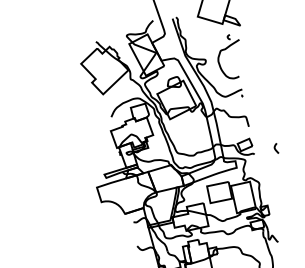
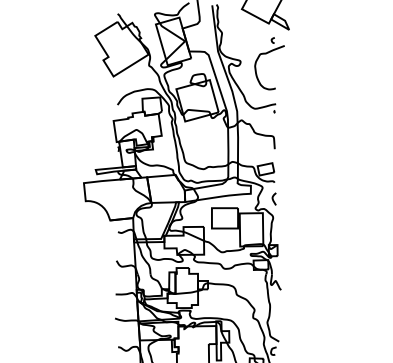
curve: (275, 148) -> (273, 198), moved

